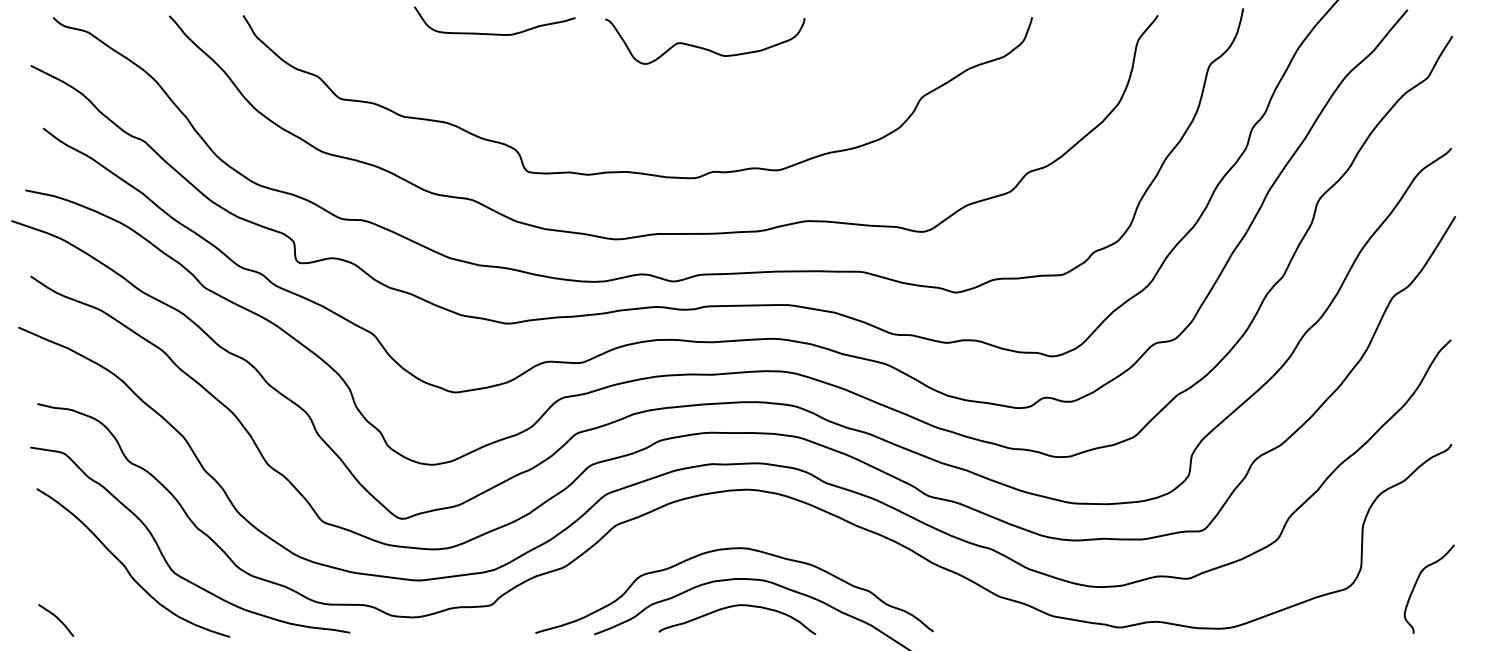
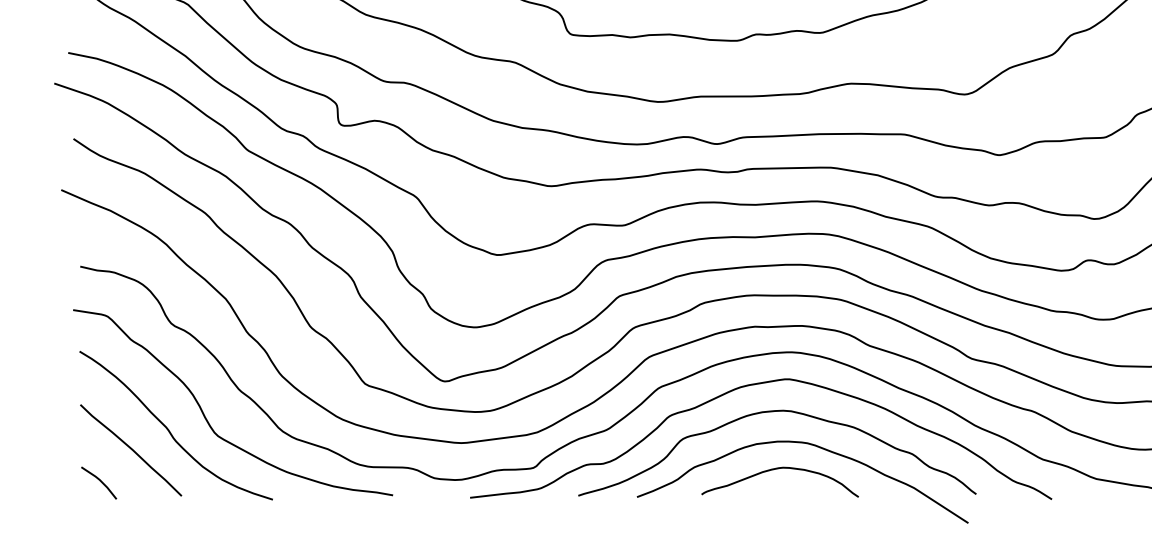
curve: (708, 523) -> (751, 386), added
curve: (88, 587) -> (131, 450), added

